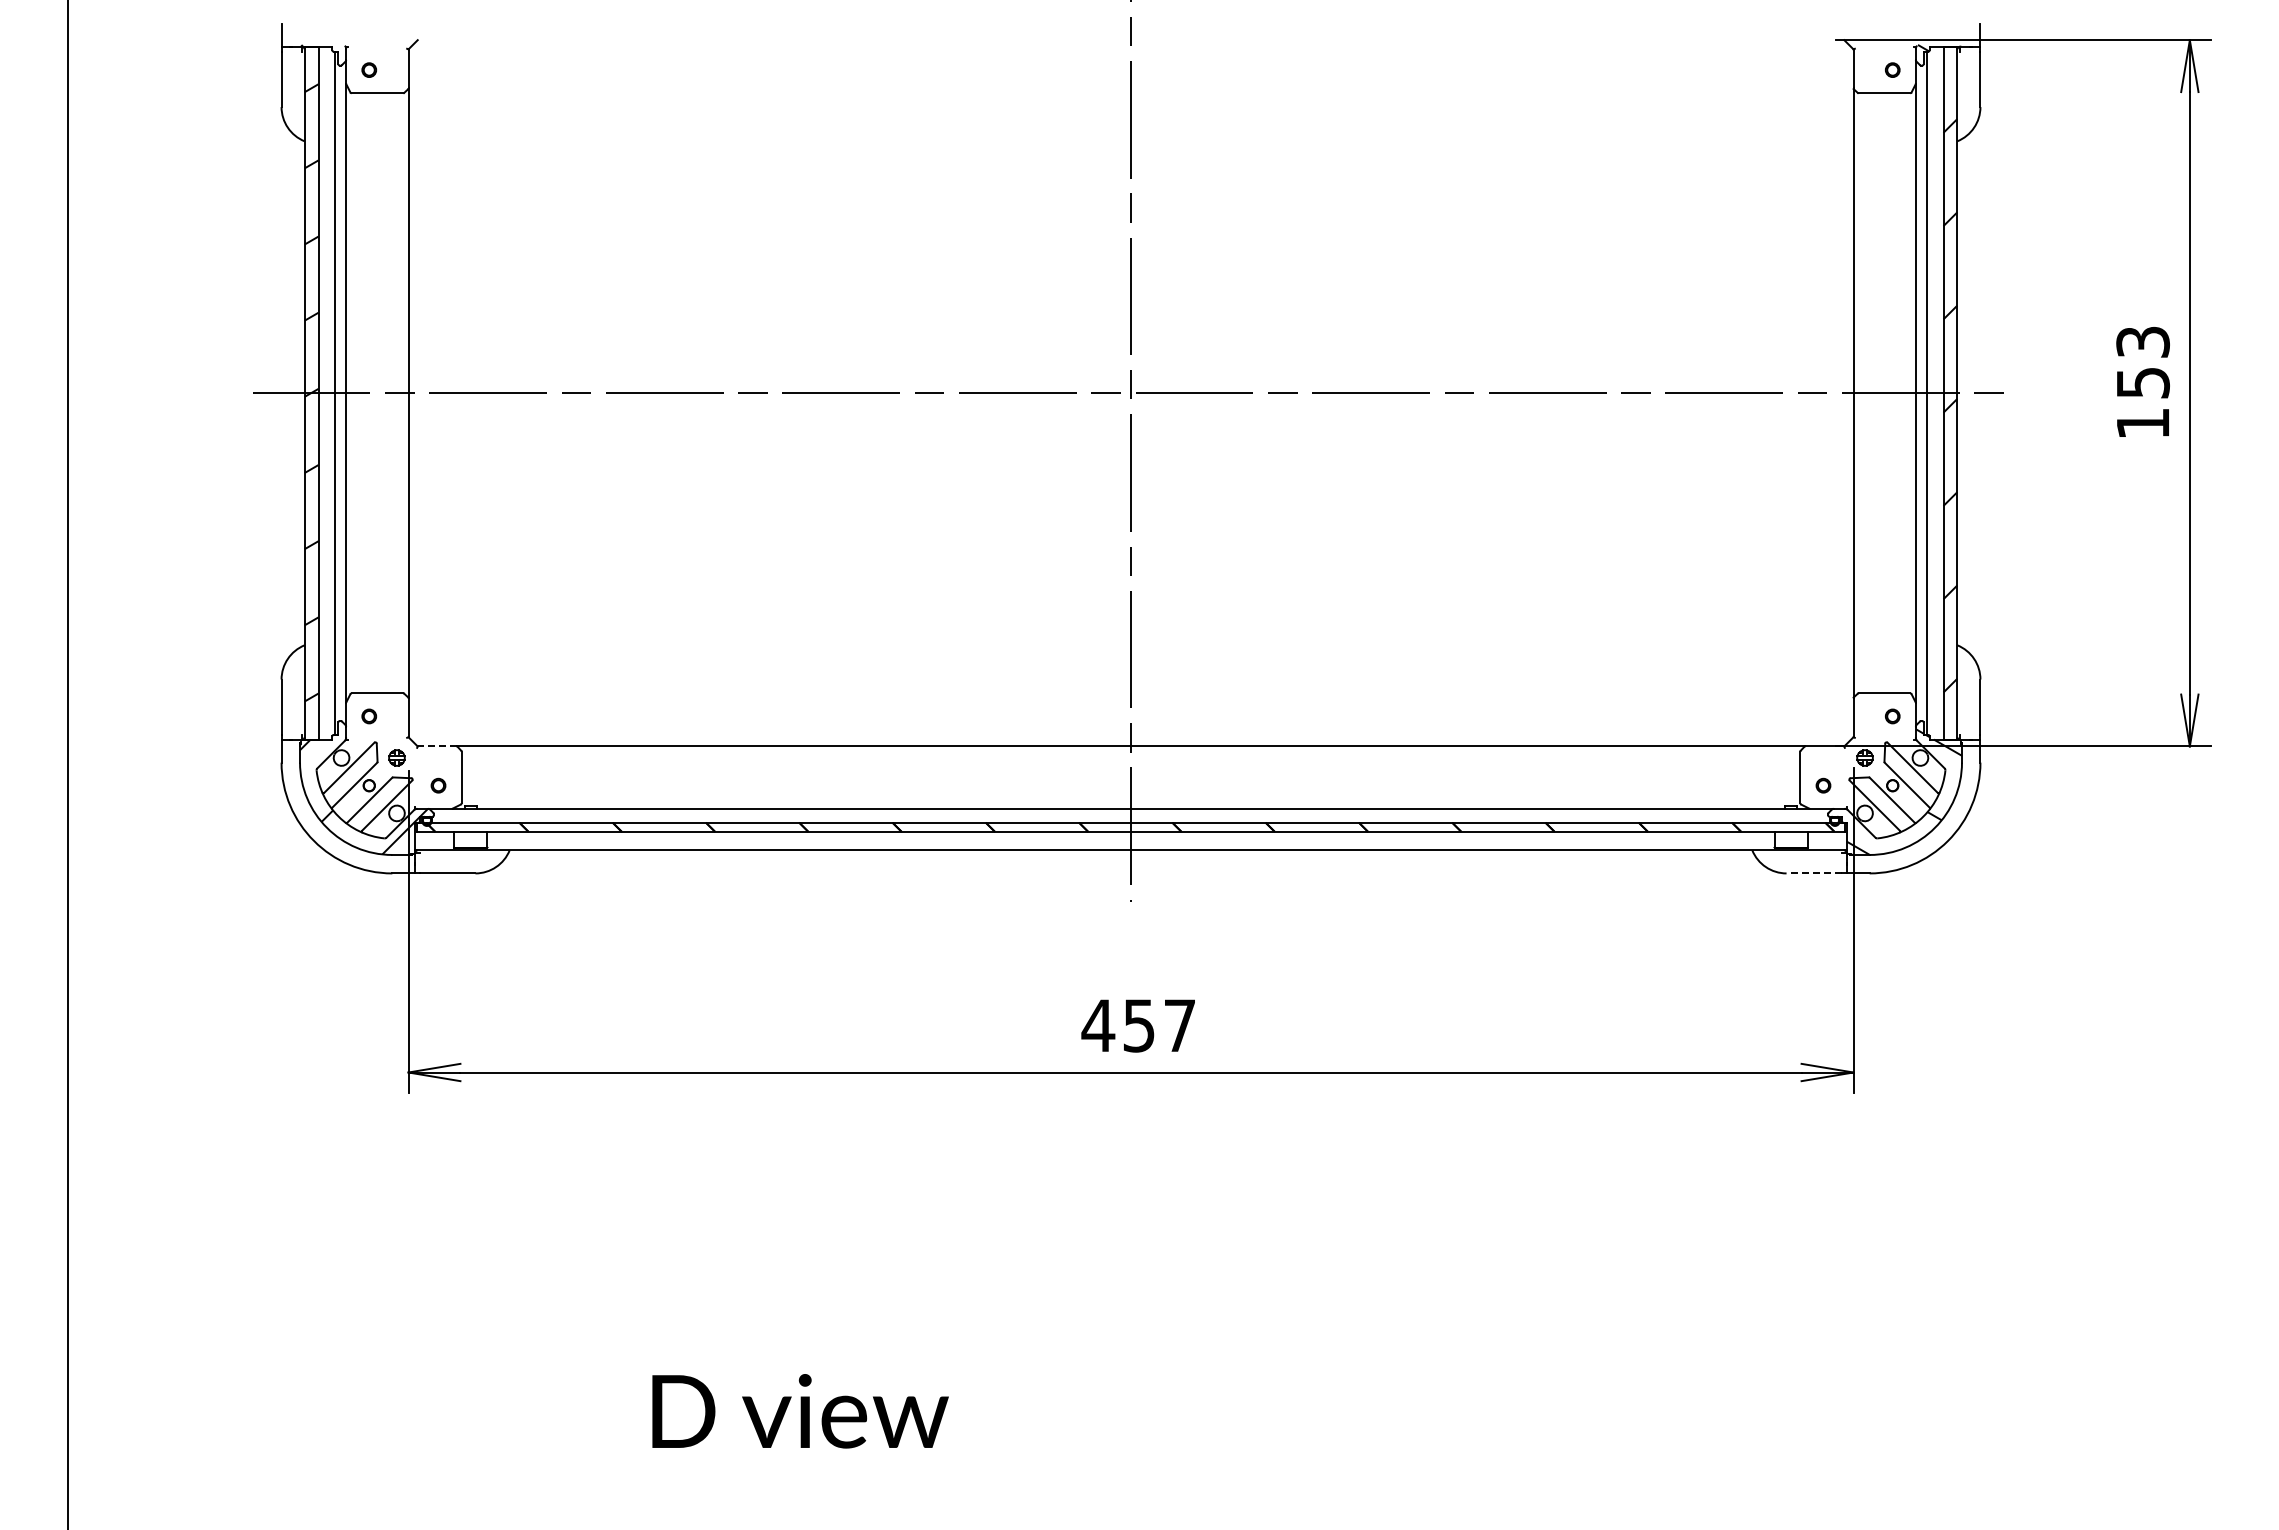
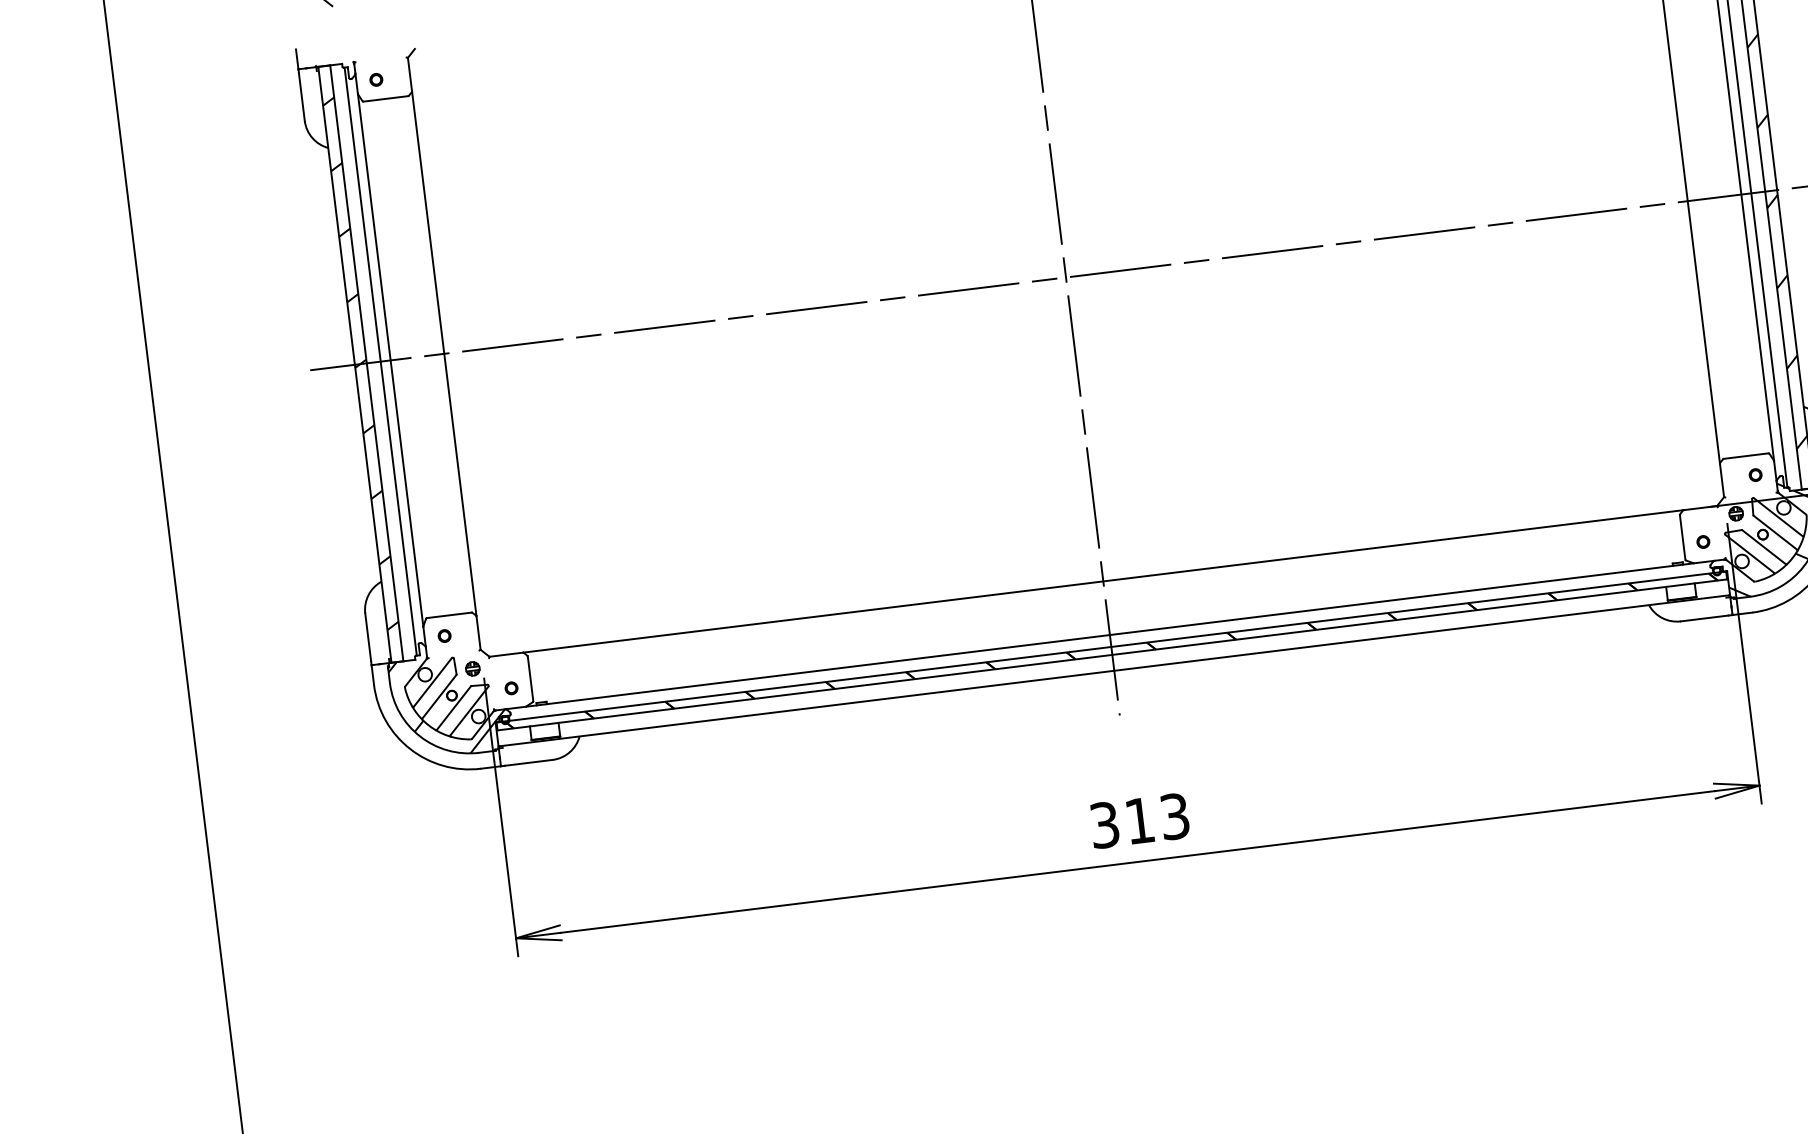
line: (436, 746) -> (505, 654), dashed -> solid
line: (1814, 873) -> (1704, 618), dashed -> solid
text: (1138, 1025) -> (1139, 820), 457 -> 313

